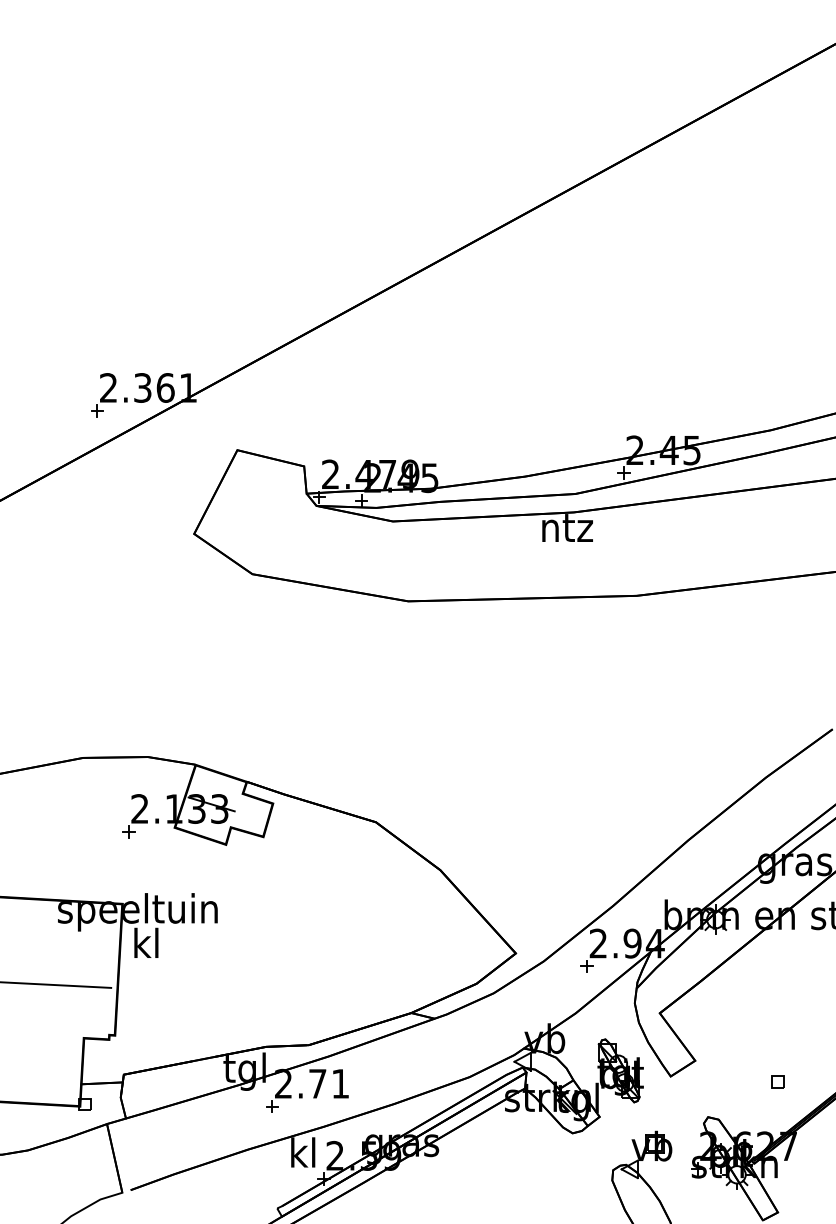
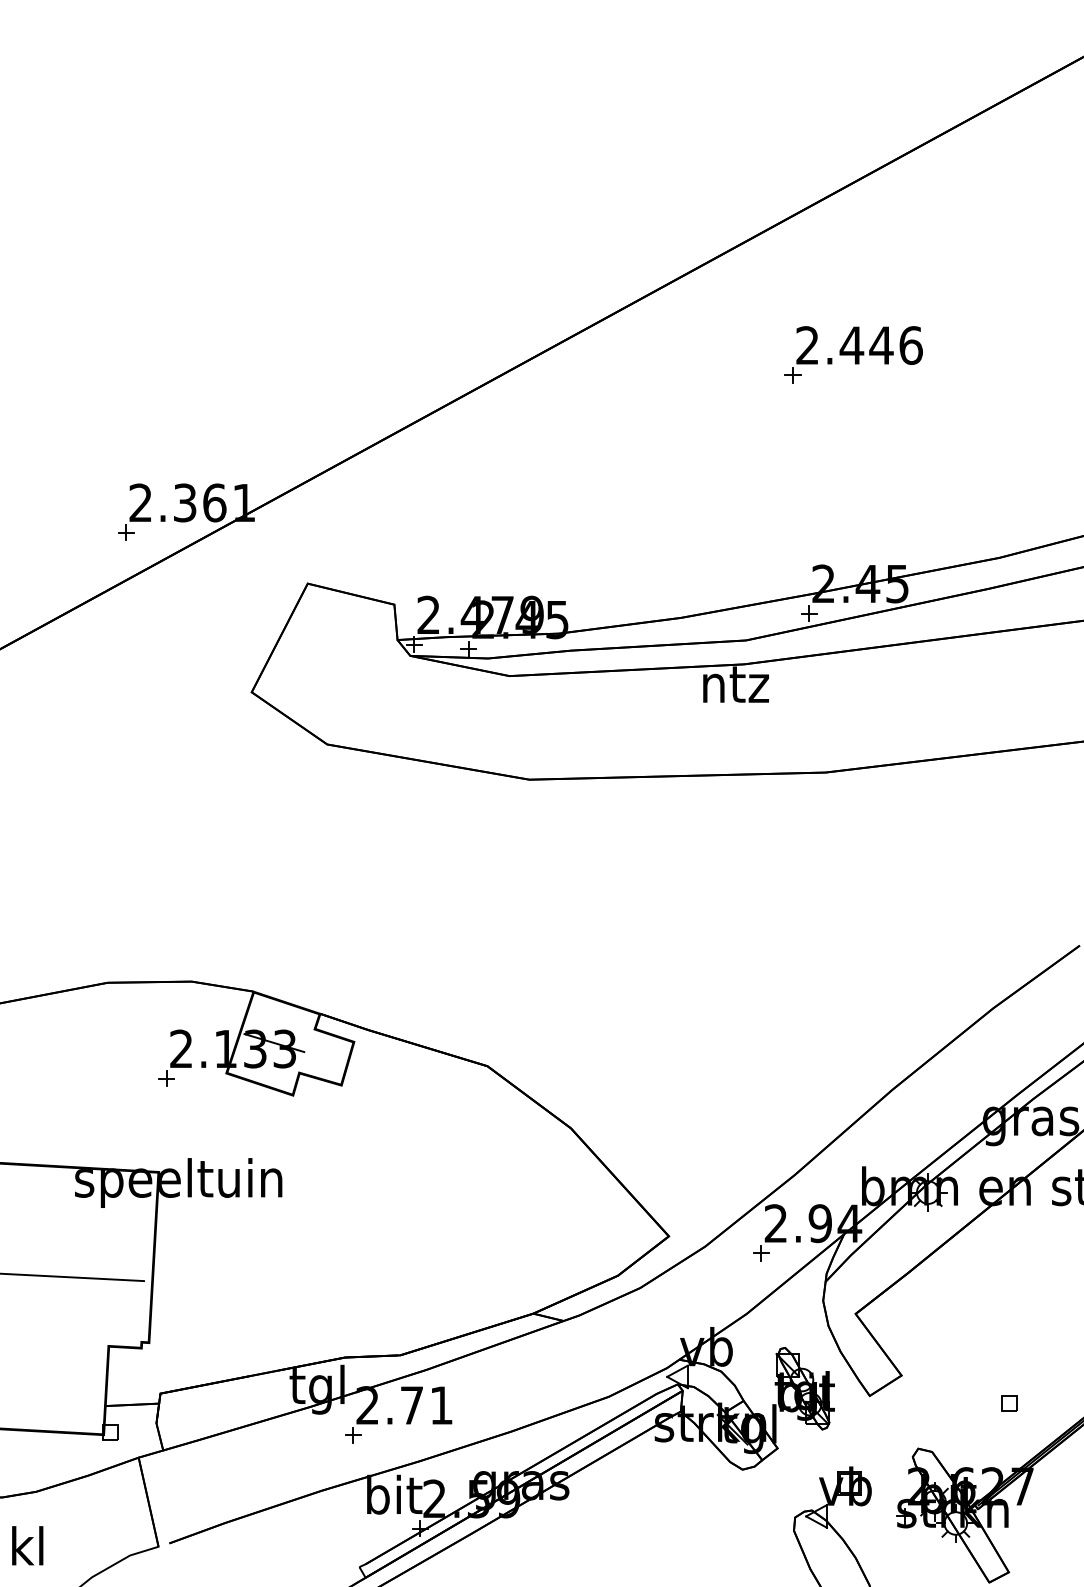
part: (658, 273) -> (853, 354), added
text: (146, 942) -> (27, 1545), moved
text: (304, 1152) -> (394, 1494), kl -> bit

